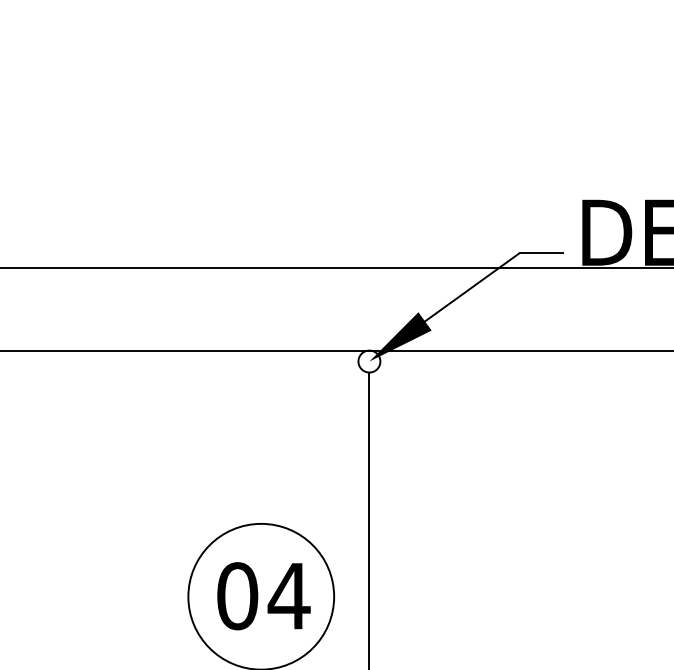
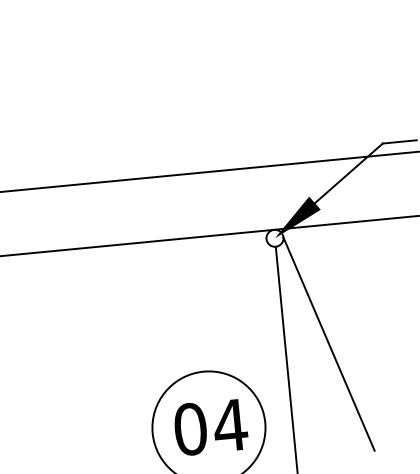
line: (425, 503) -> (328, 343), added

